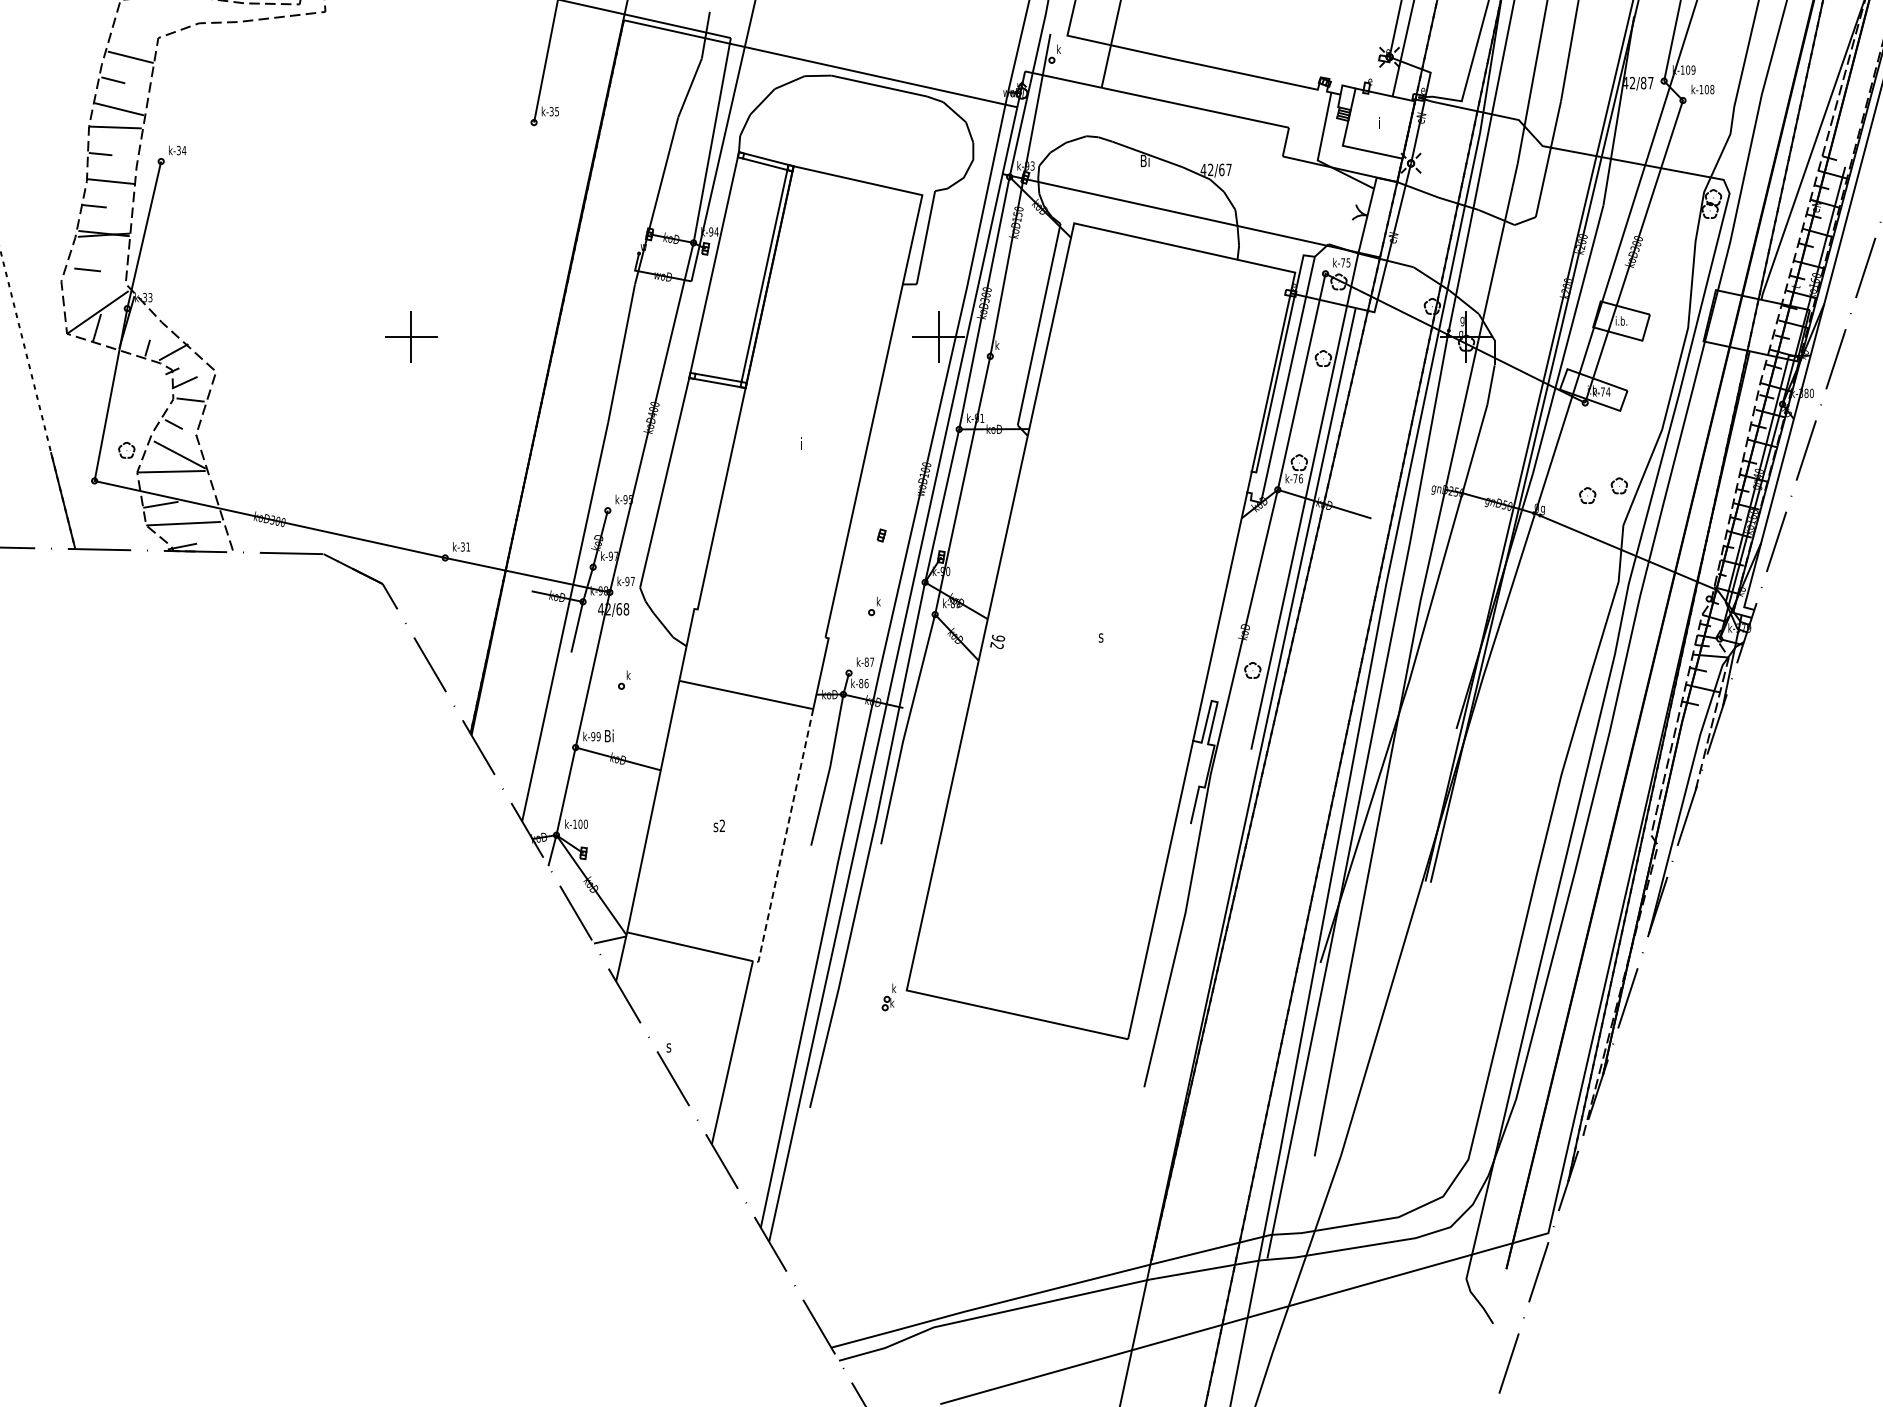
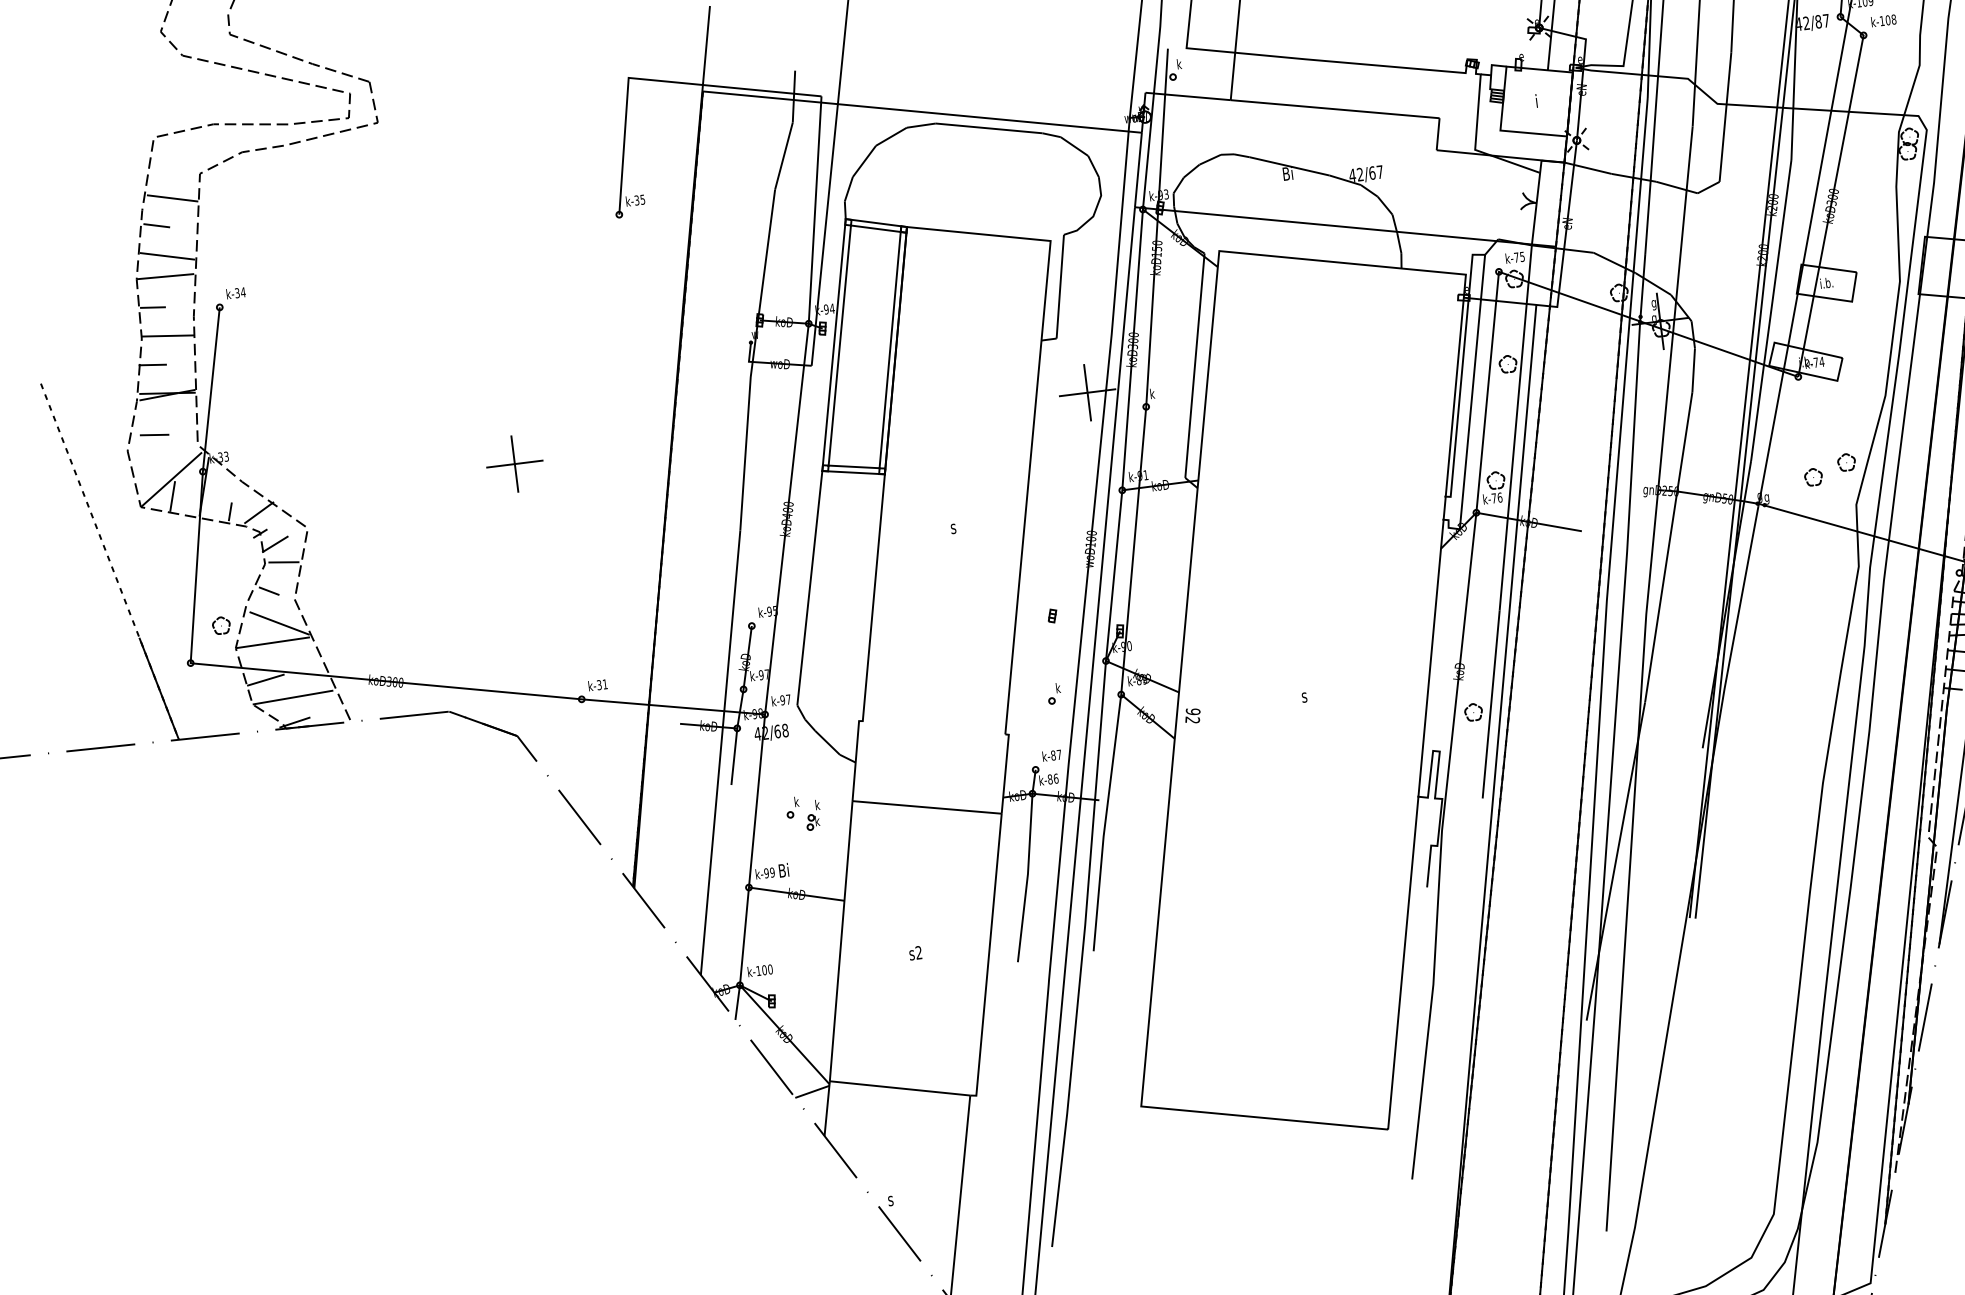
line: (719, 265) -> (839, 344), added
text: (801, 443) -> (953, 526), i -> s
line: (785, 839) -> (989, 959), dashed -> solid
part: (888, 997) -> (812, 815), moved

